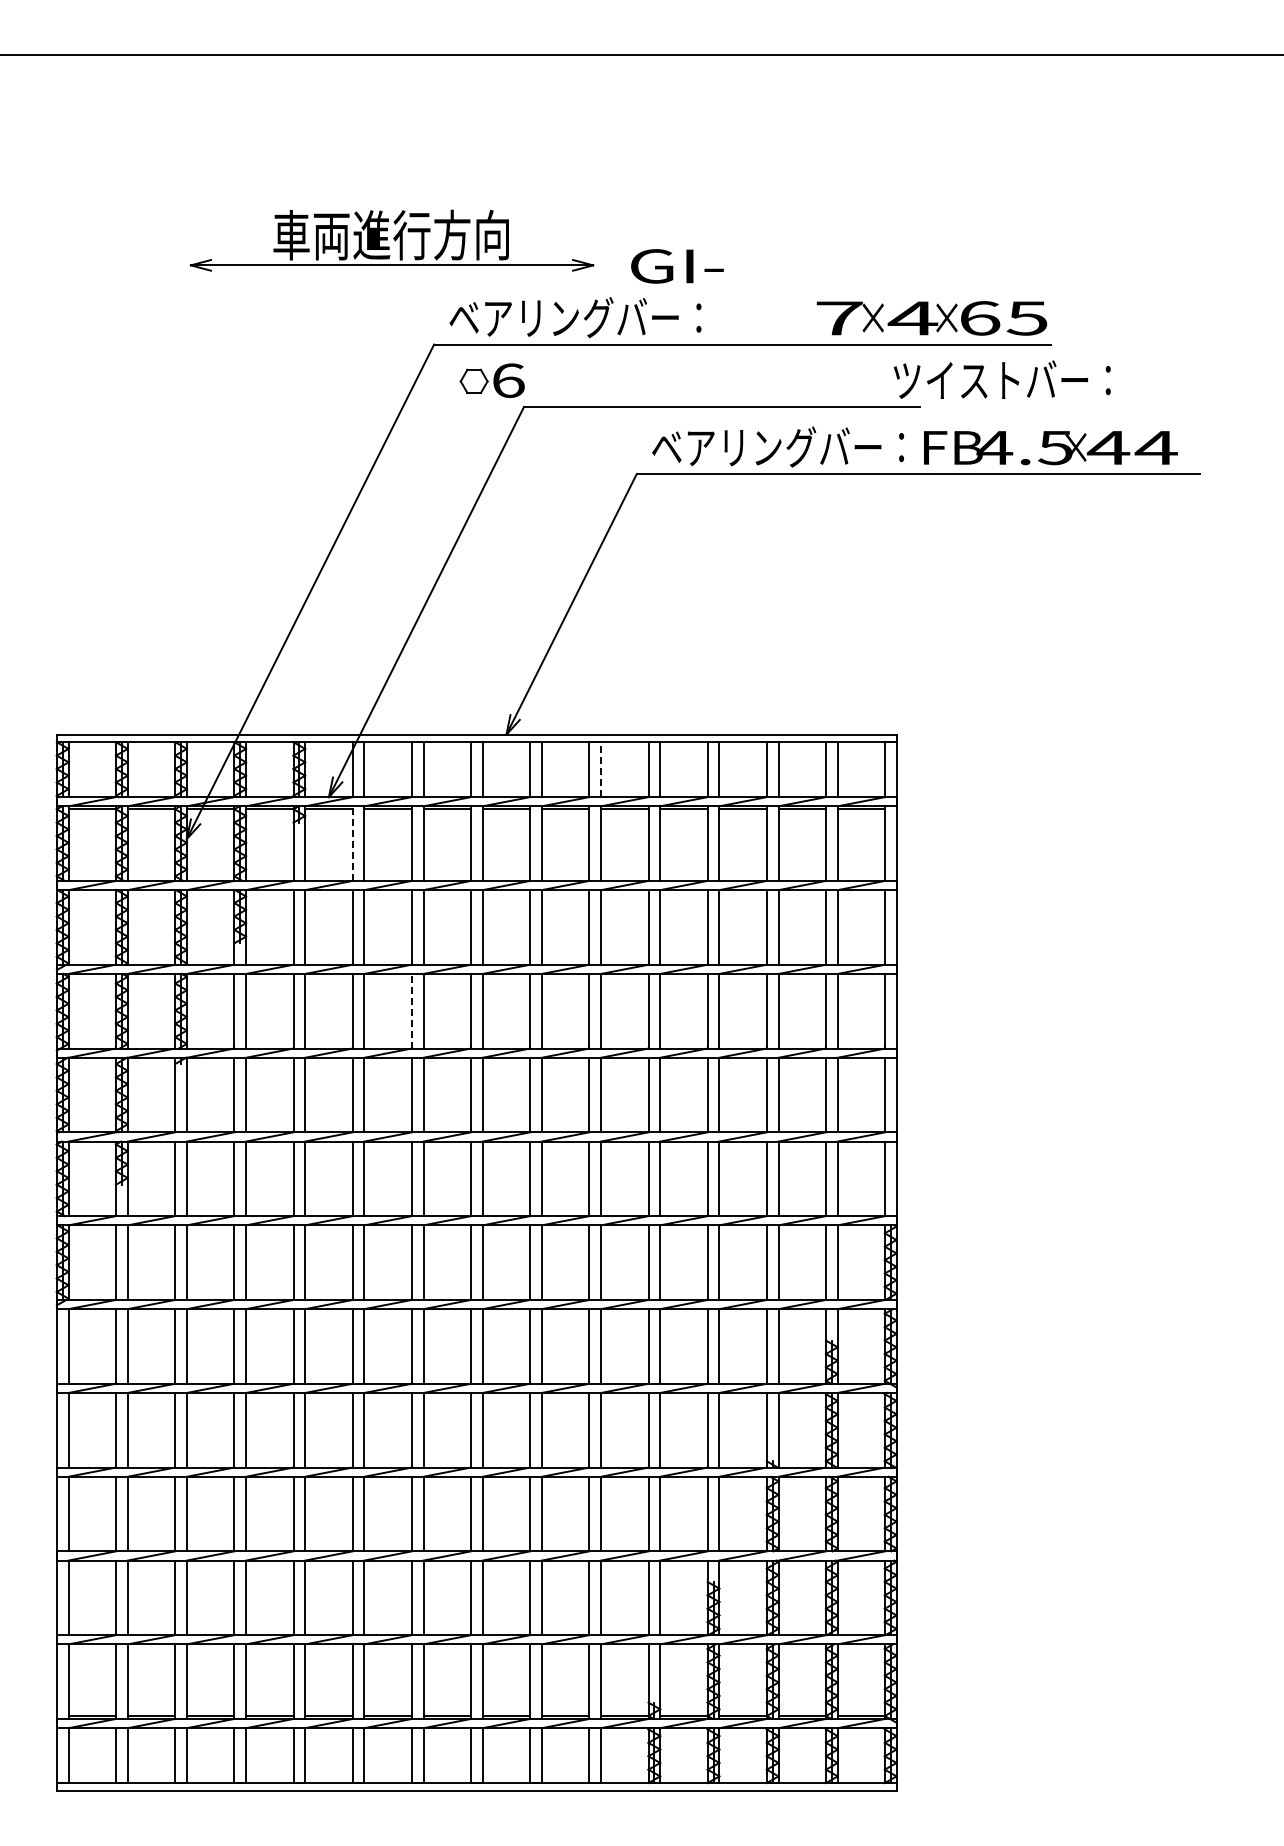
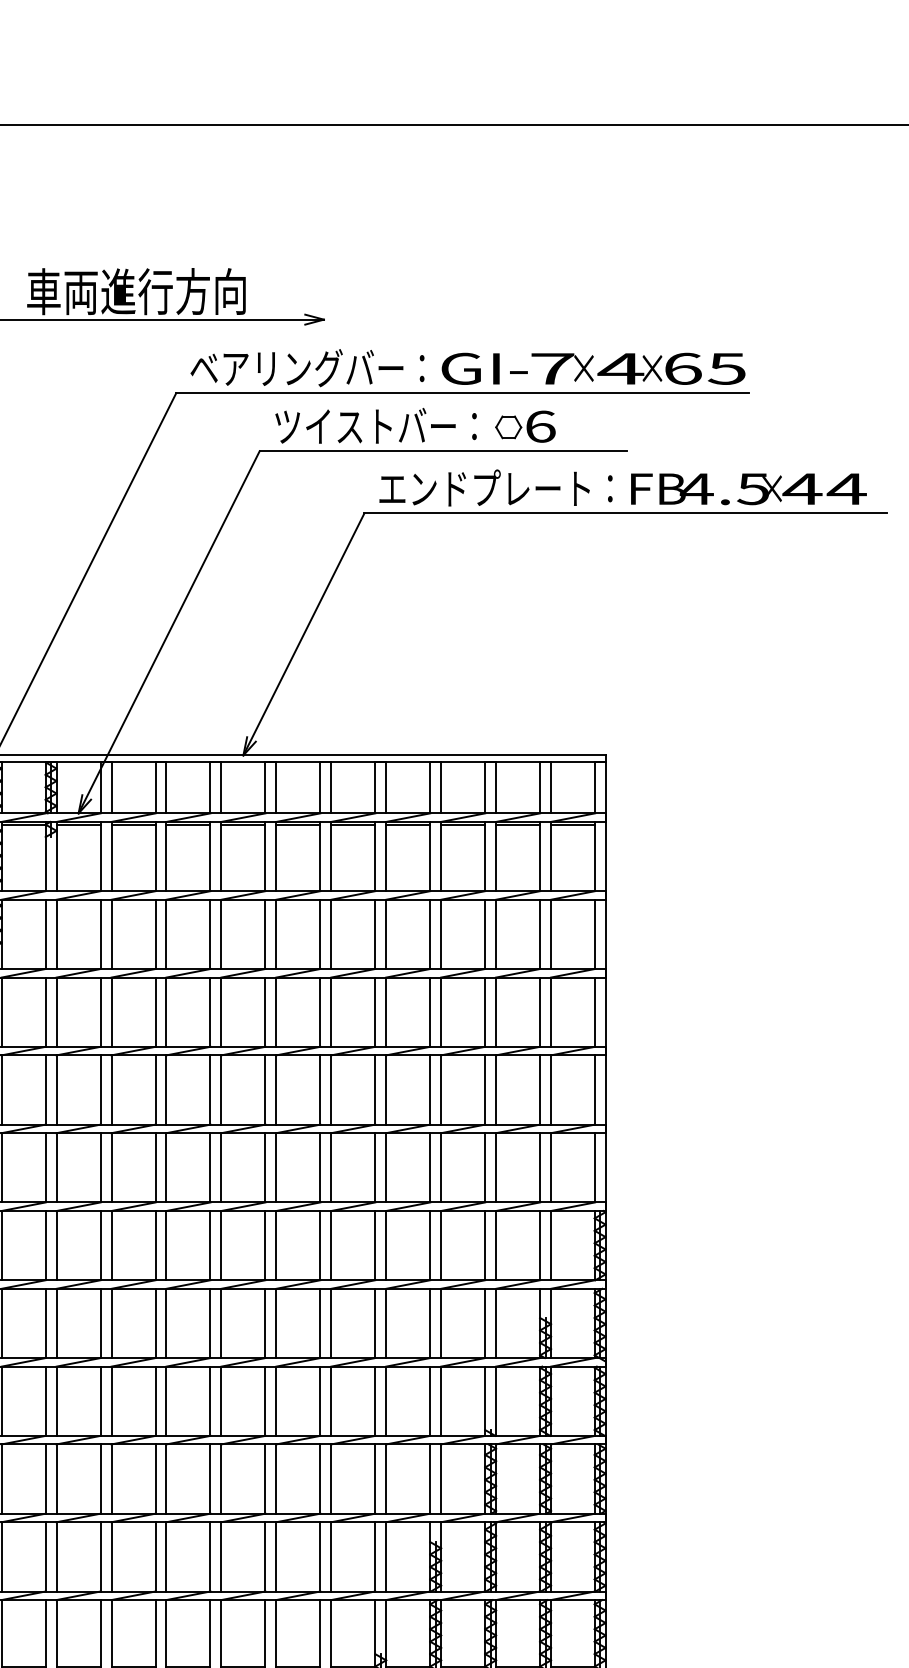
text: (677, 266) -> (484, 368), moved
text: (1001, 379) -> (375, 425), moved
part: (491, 380) -> (524, 426), moved
text: (766, 446) -> (484, 487), ベアリングバー： -> エンドプレート：
line: (601, 769) -> (331, 787), dashed -> solid
line: (352, 843) -> (100, 856), dashed -> solid
line: (411, 1010) -> (155, 1011), dashed -> solid

